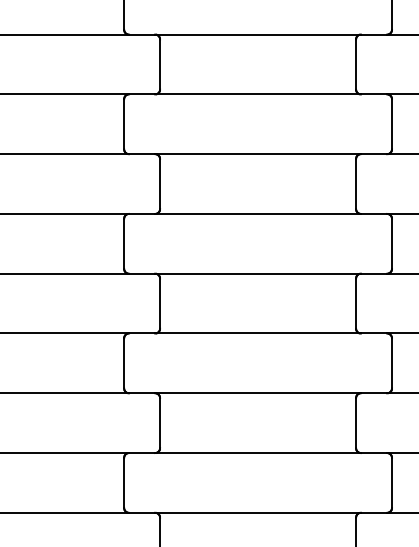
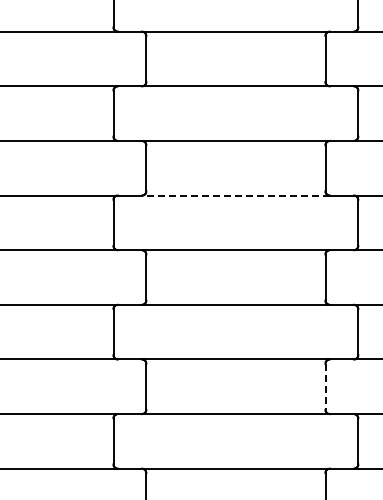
line: (257, 213) -> (235, 195), solid -> dashed
line: (356, 422) -> (325, 386), solid -> dashed

